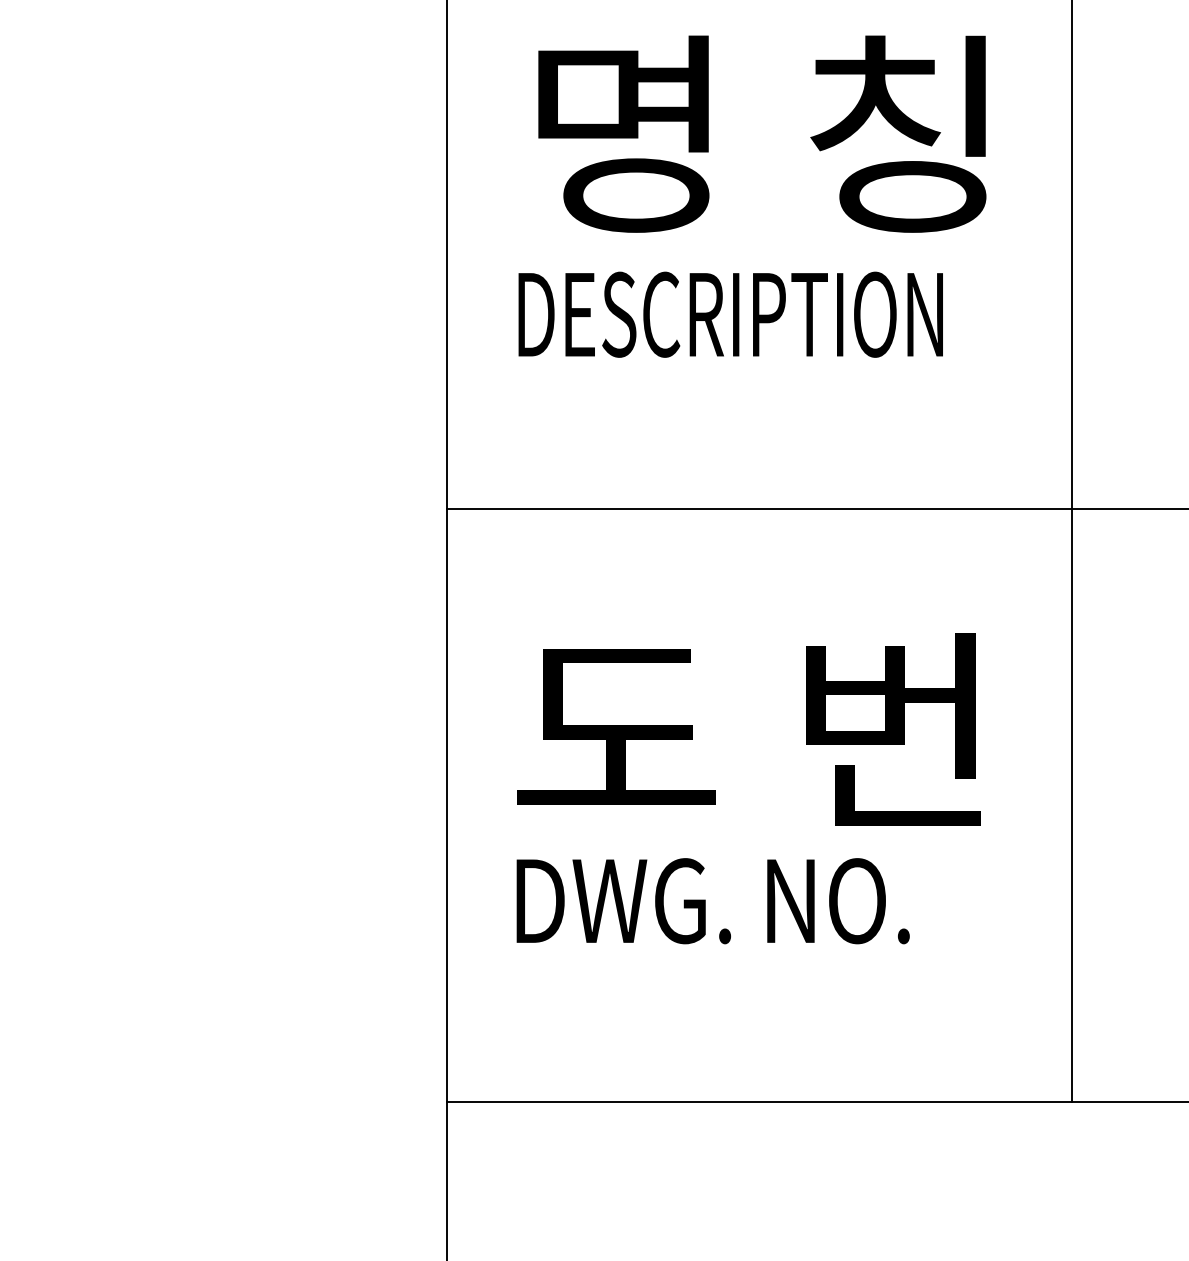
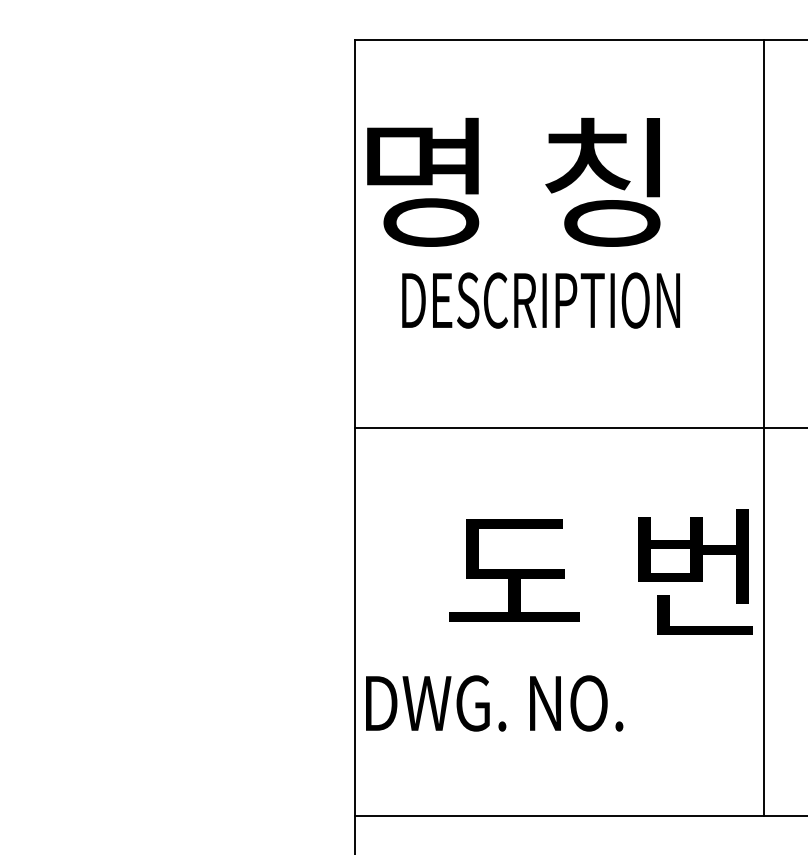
text: (761, 132) -> (513, 181), moved
text: (748, 728) -> (600, 571), moved
text: (713, 901) -> (494, 703), moved

